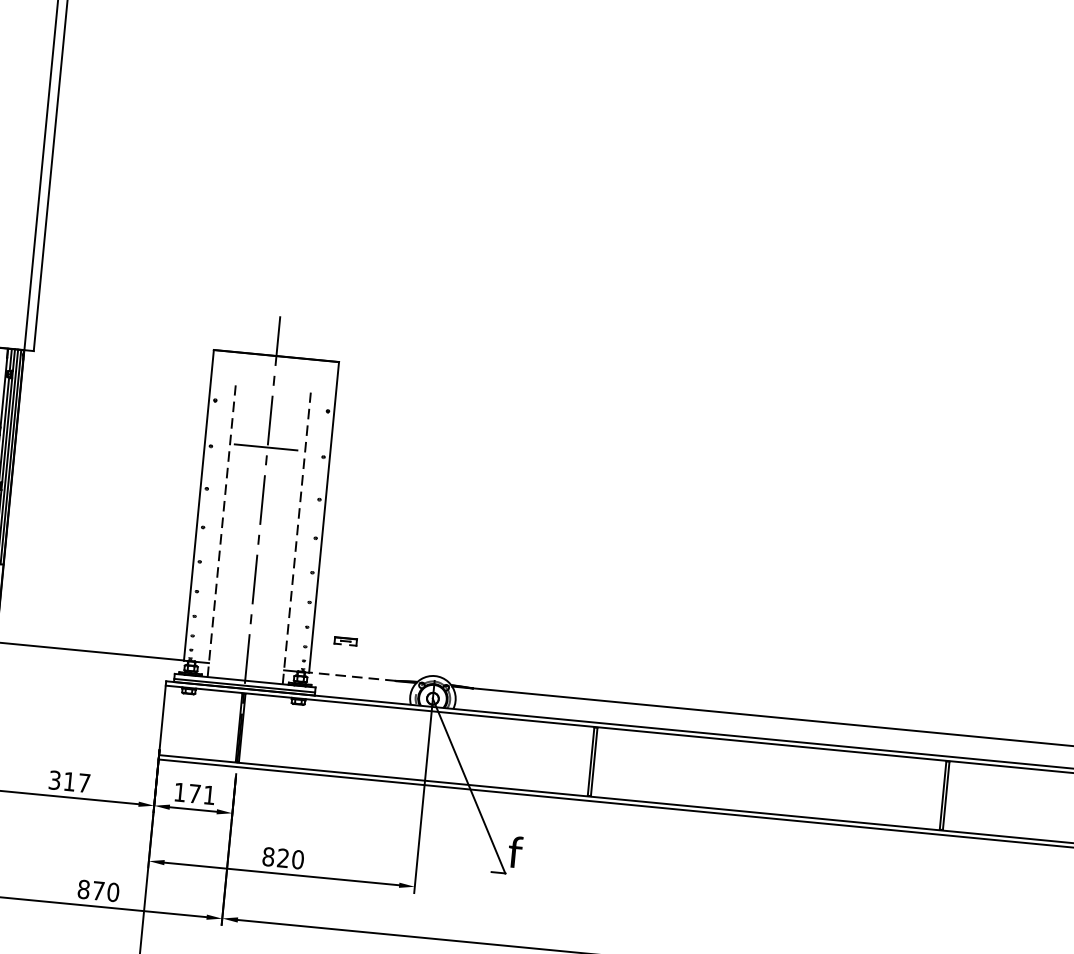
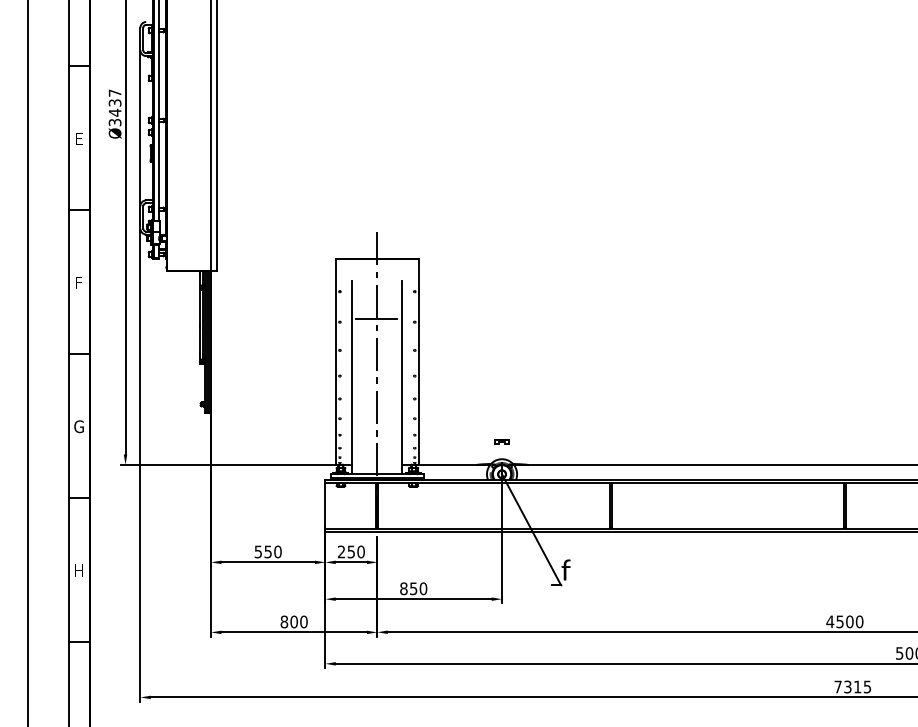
line: (221, 531) -> (352, 377), dashed -> solid
line: (297, 538) -> (402, 377), dashed -> solid
part: (345, 640) -> (501, 441), moved
line: (352, 676) -> (447, 464), dashed -> solid
text: (70, 781) -> (268, 551), 317 -> 550
text: (193, 793) -> (350, 551), 171 -> 250
text: (283, 857) -> (413, 588), 820 -> 850
text: (97, 890) -> (293, 621), 870 -> 800

